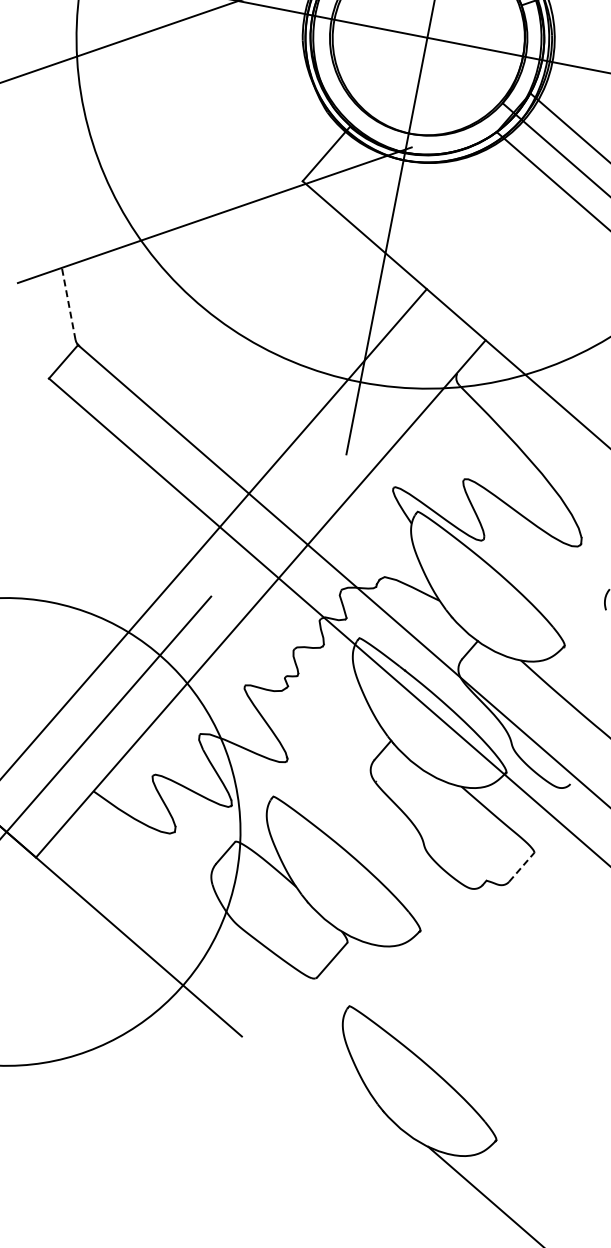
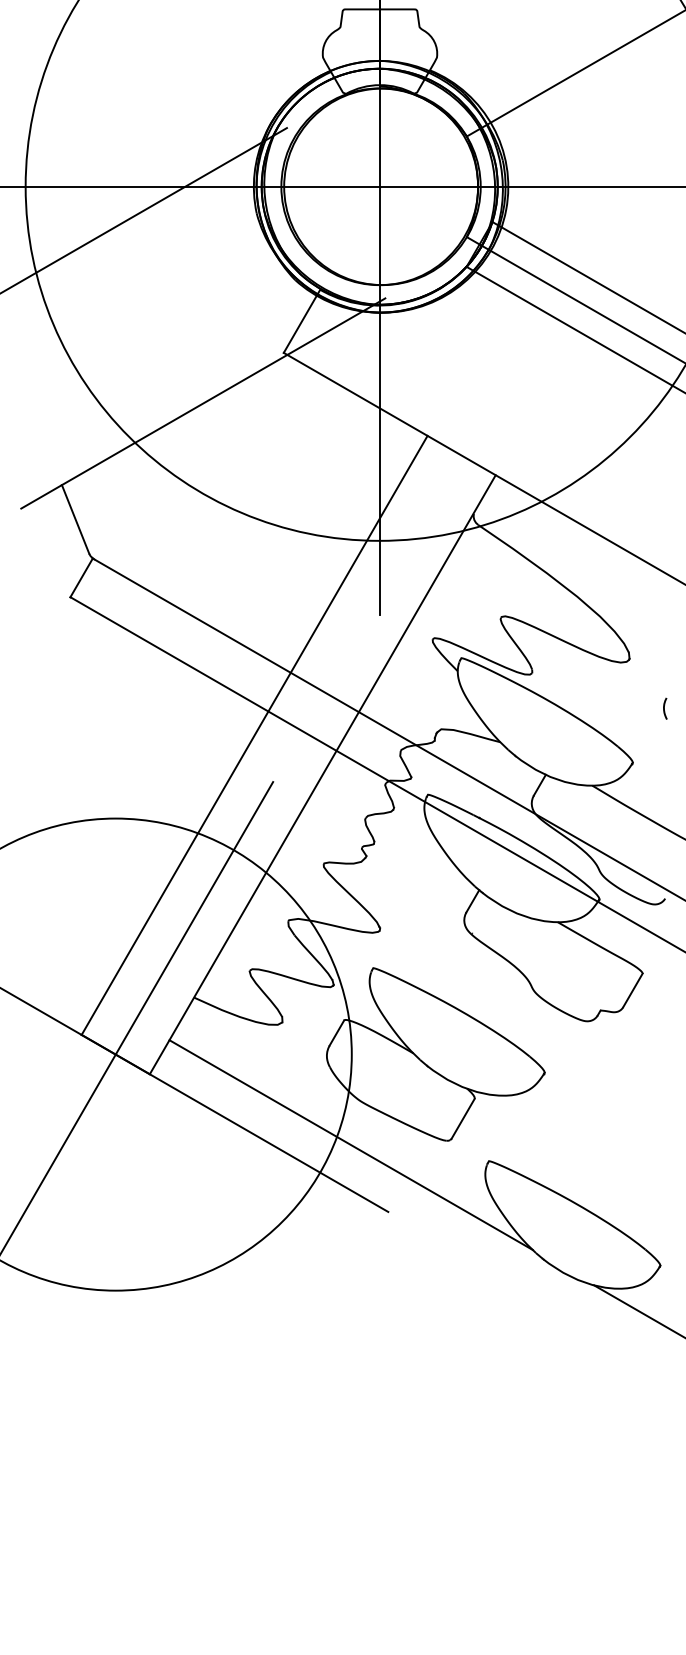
line: (68, 303) -> (75, 519), dashed -> solid
line: (522, 867) -> (633, 990), dashed -> solid
line: (217, 964) -> (350, 1145), added

